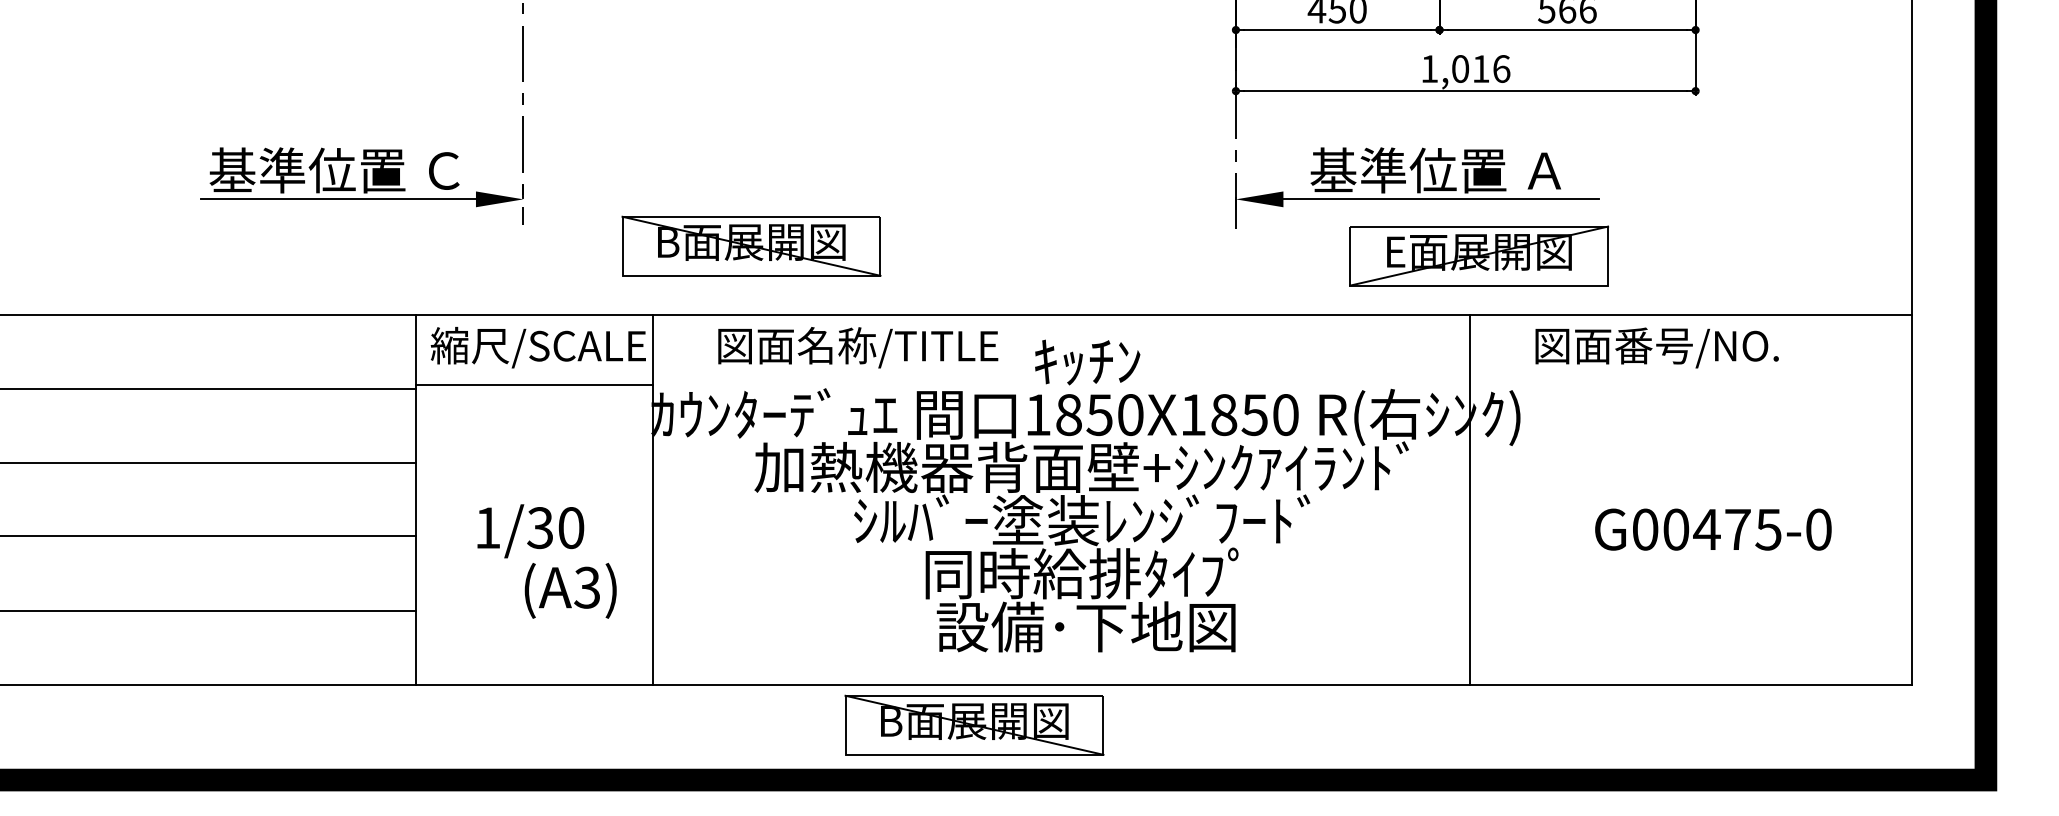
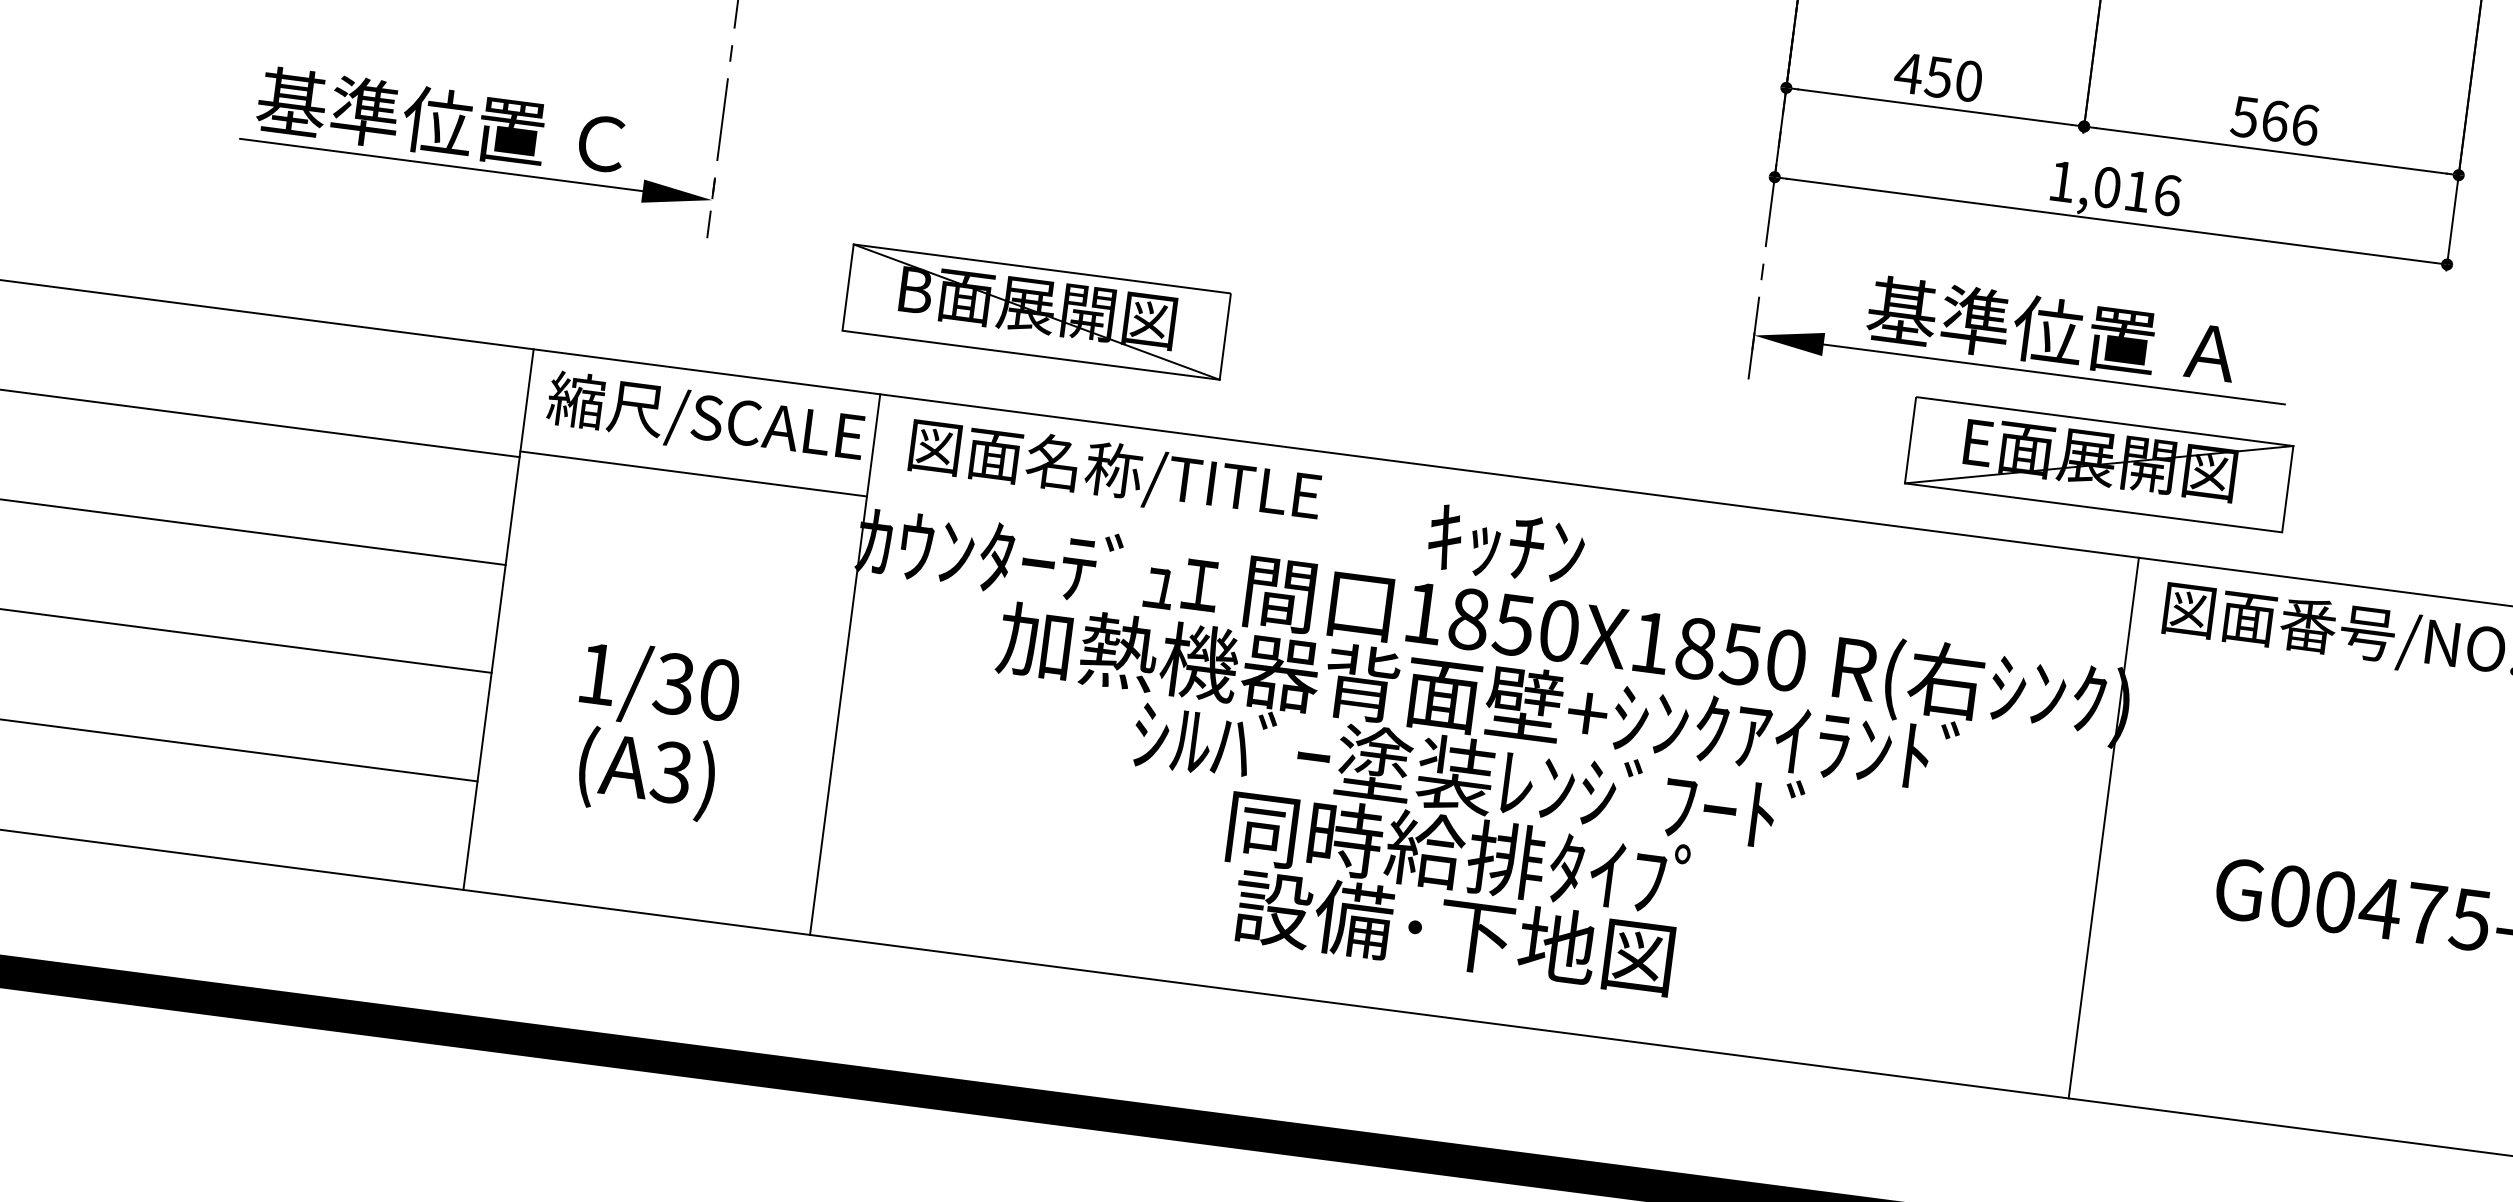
text: (858, 347) -> (1115, 472), moved
line: (1469, 499) -> (2103, 827), moved
text: (570, 590) -> (646, 773), moved
part: (974, 724) -> (1272, 1053), removed

